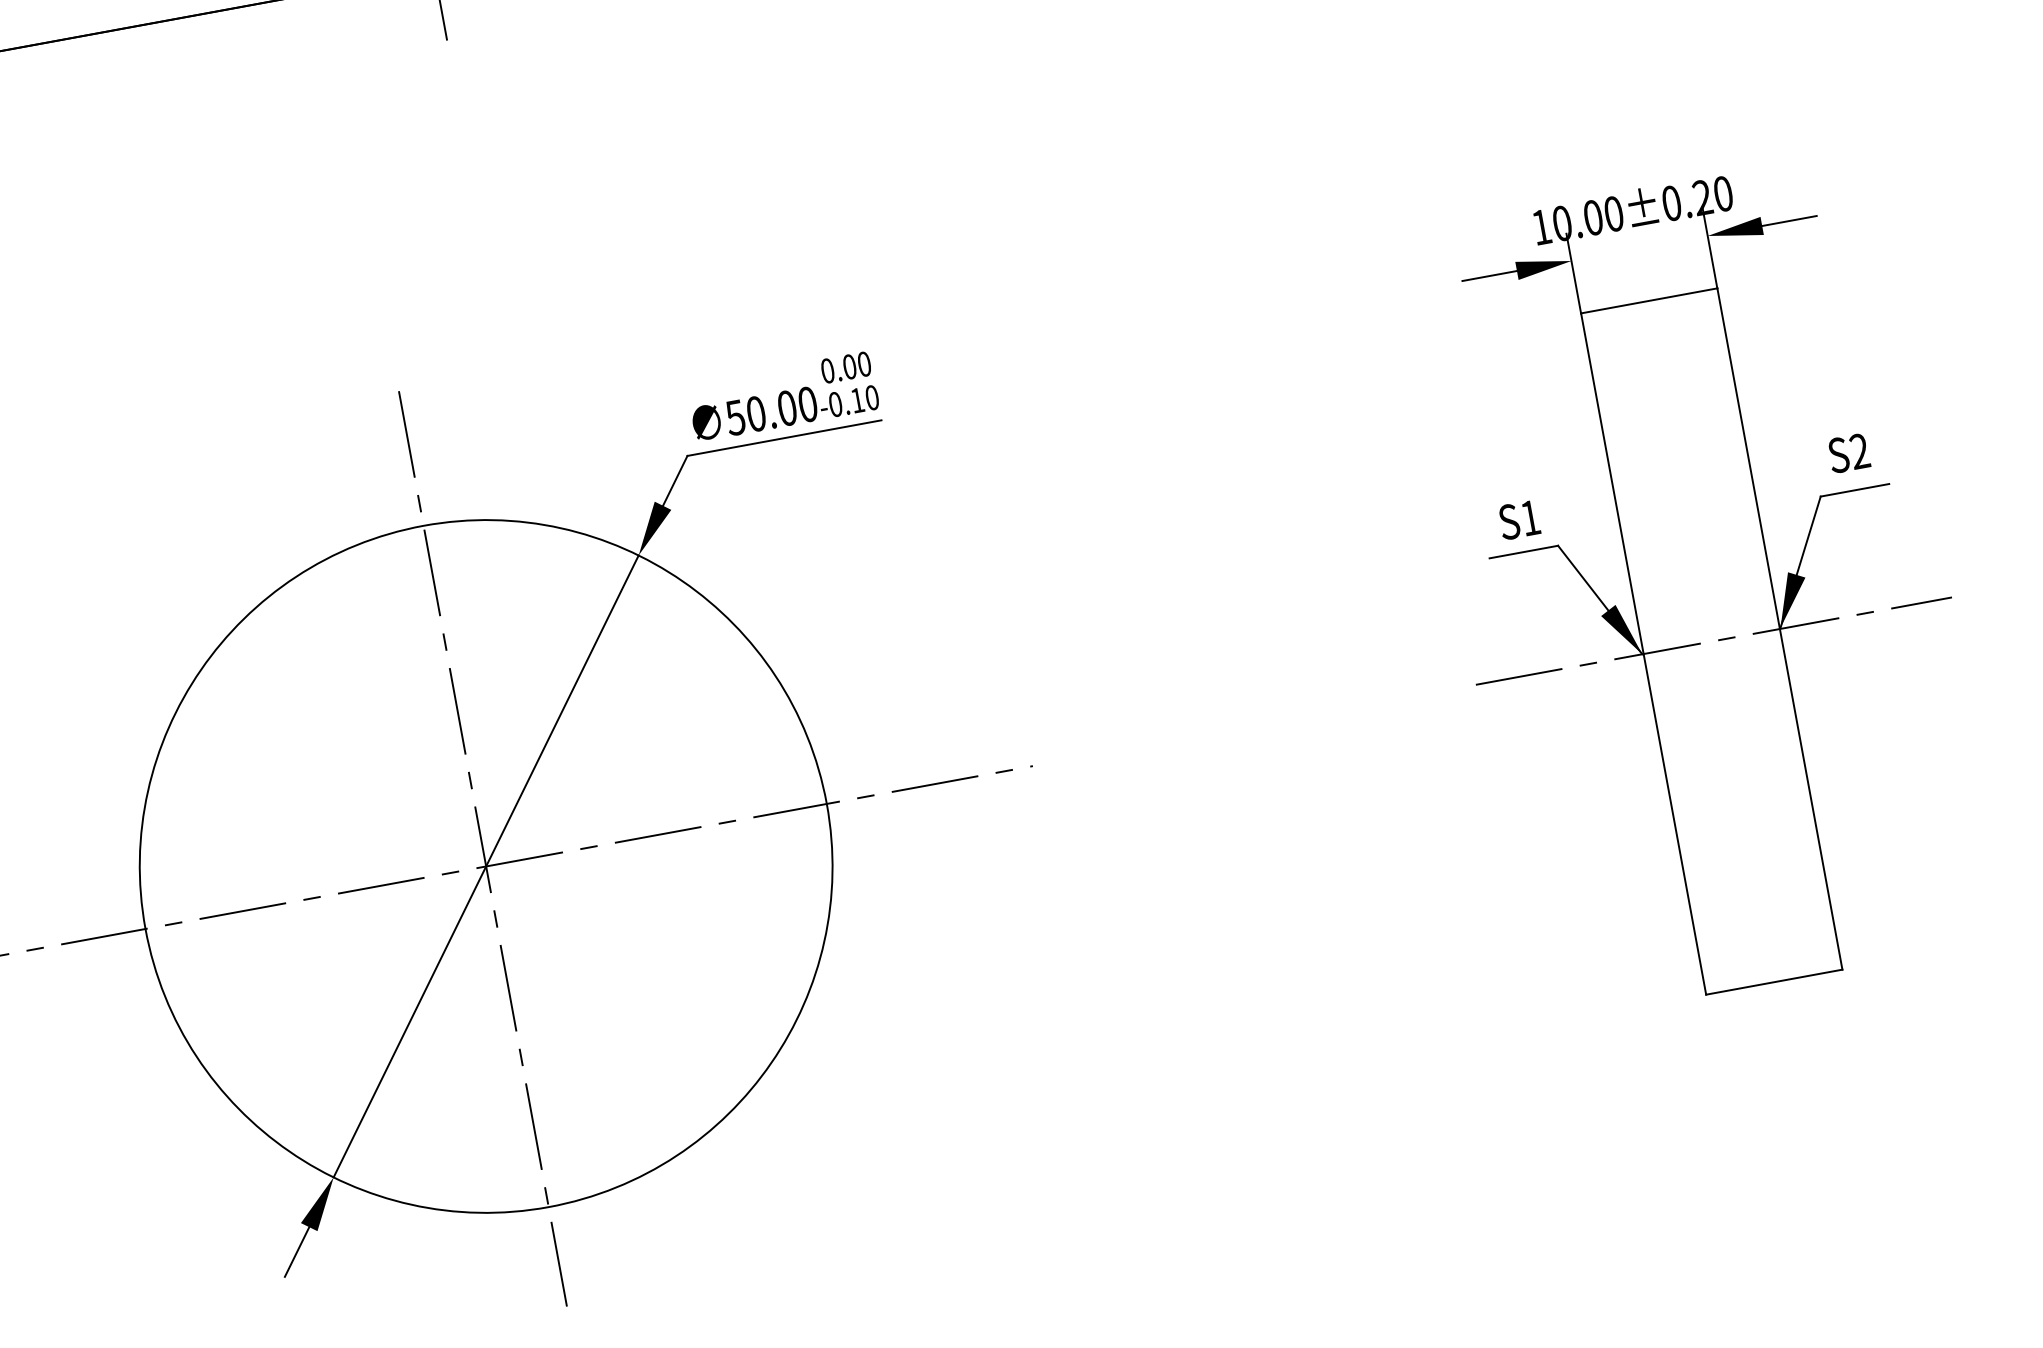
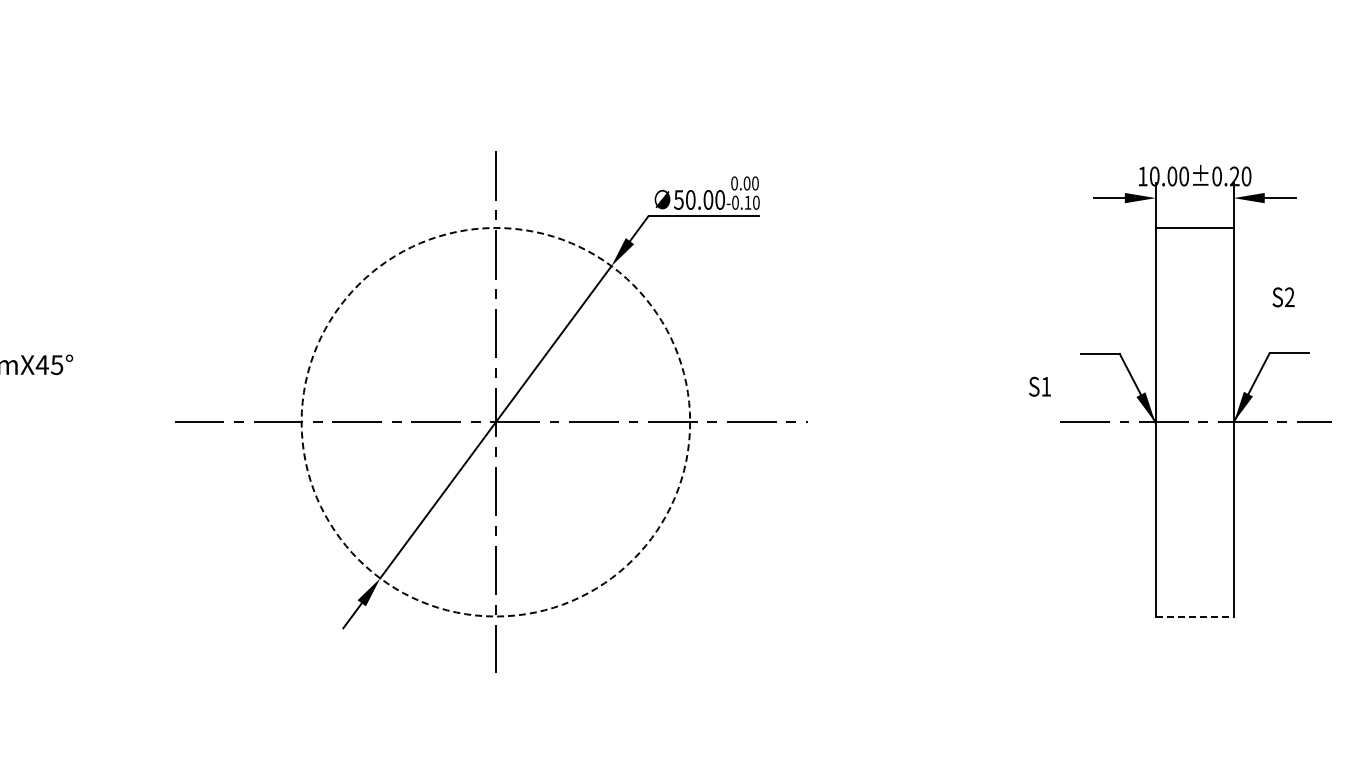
text: (1848, 453) -> (1283, 297), moved
text: (1518, 519) -> (1039, 386), moved
circle: (485, 865) -> (495, 421), solid -> dashed
line: (1773, 982) -> (1194, 616), solid -> dashed

